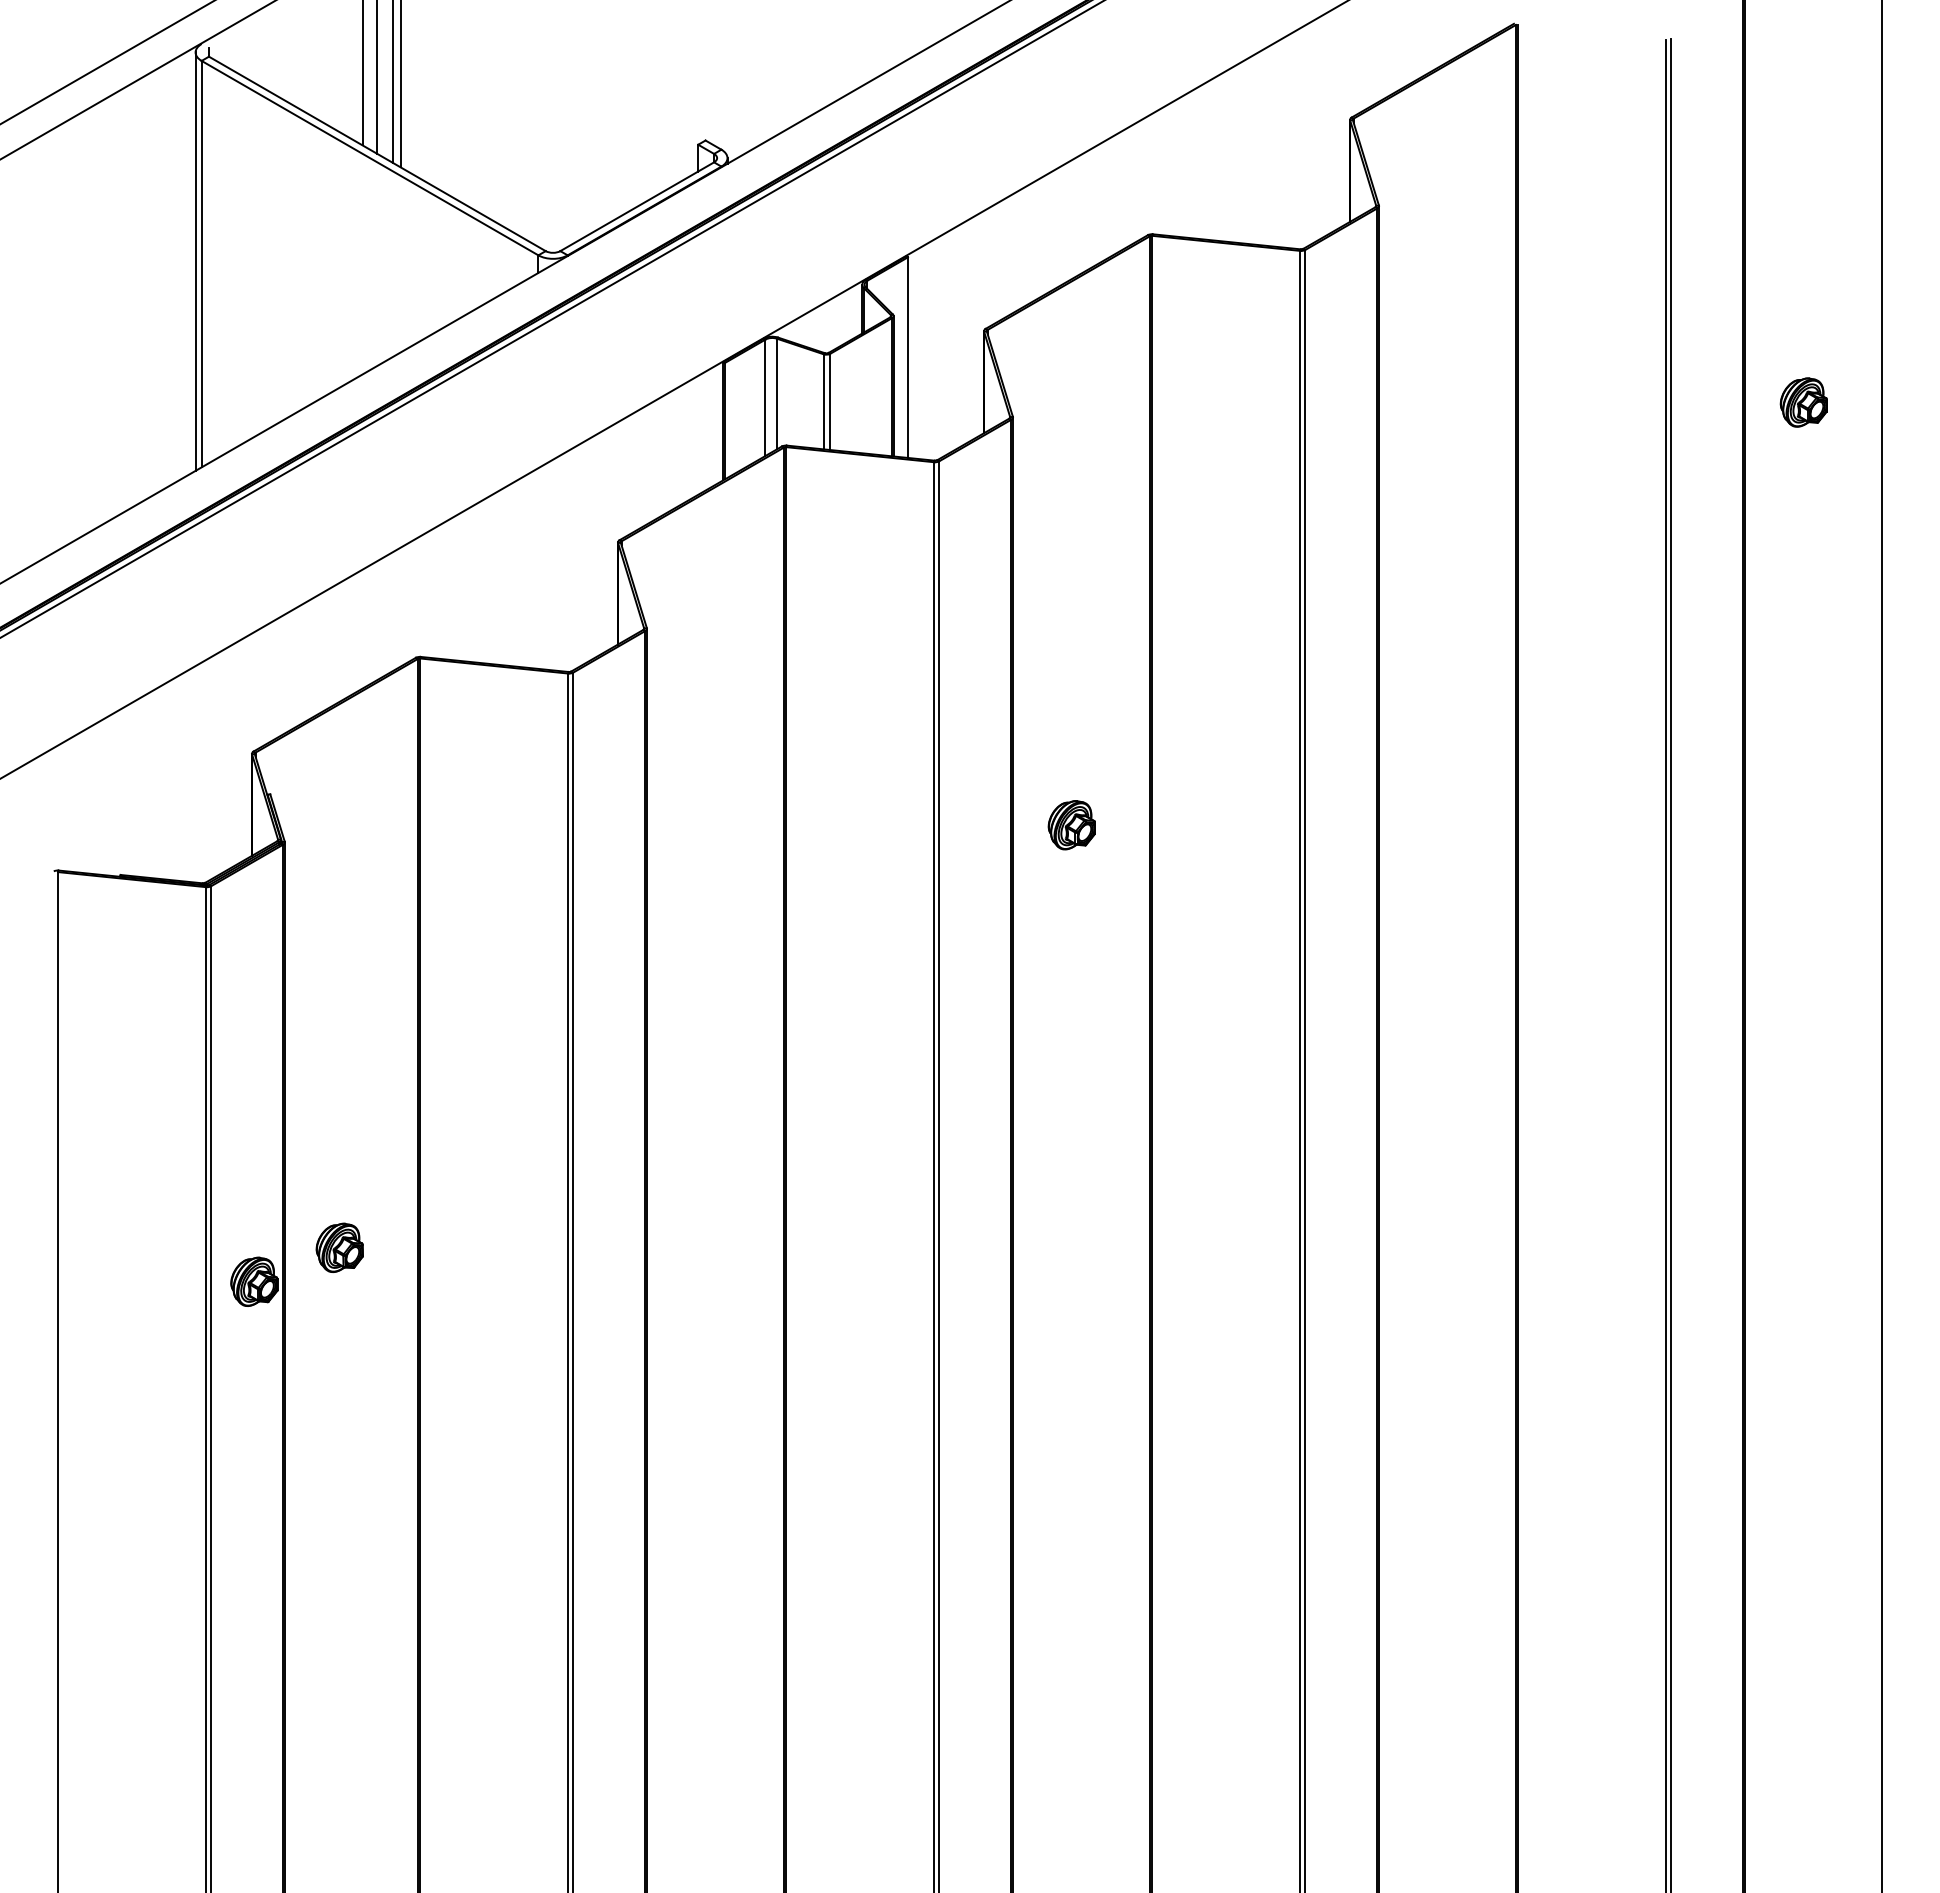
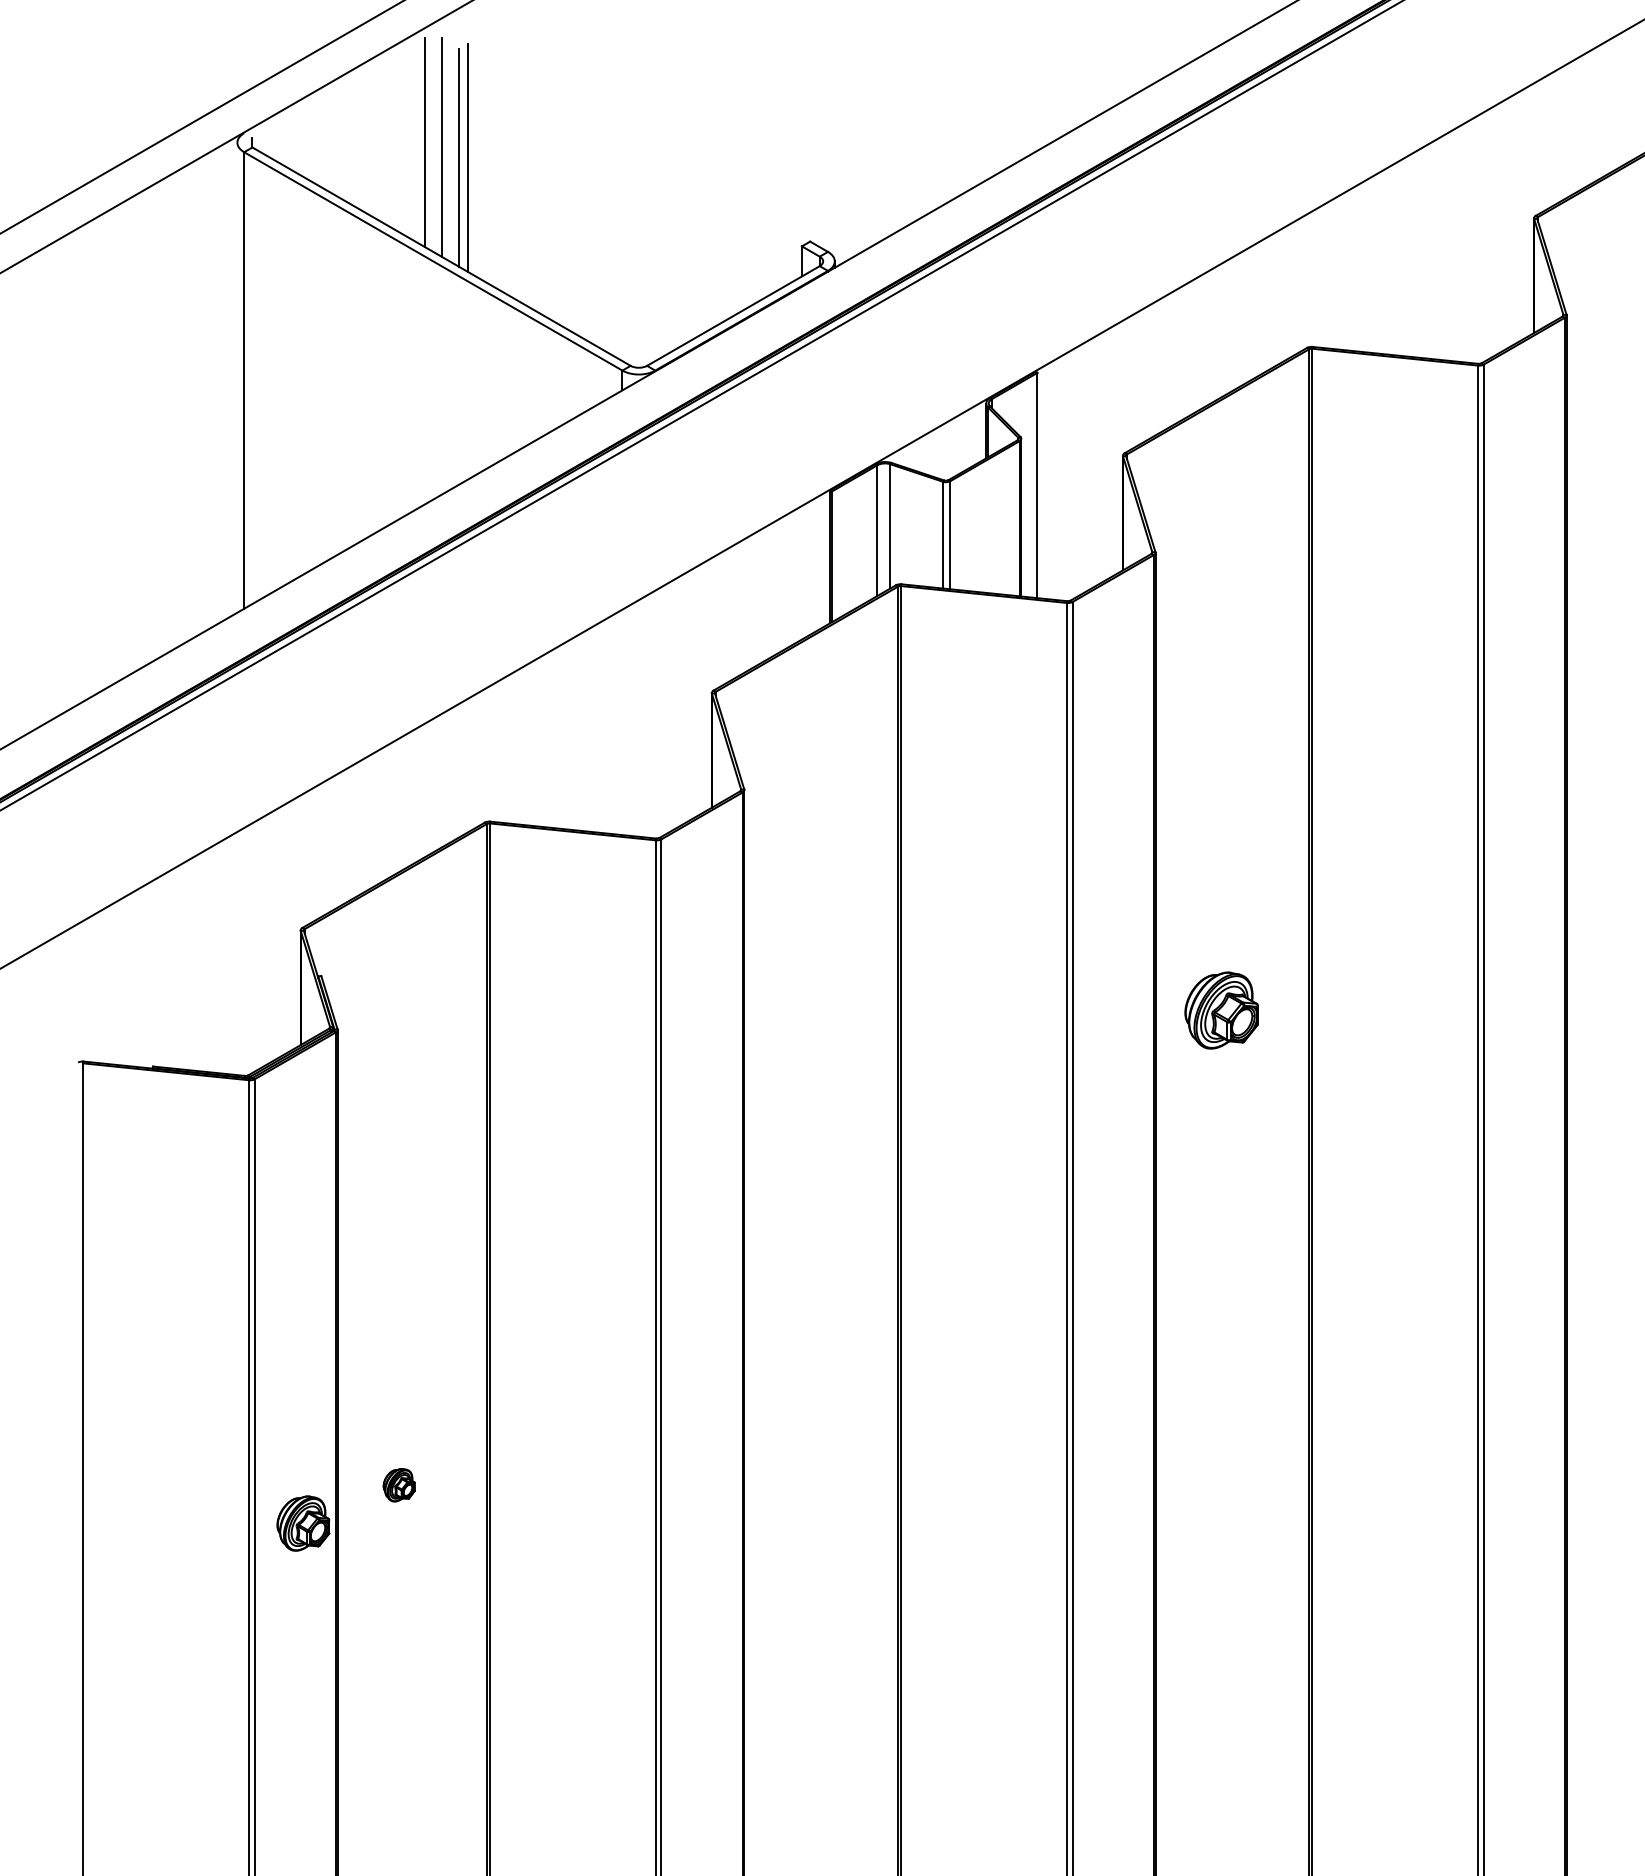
line: (195, 261) -> (237, 377), removed
part: (1071, 825) -> (1221, 1010), size x1.4
part: (339, 1247) -> (399, 1484), size x0.6

